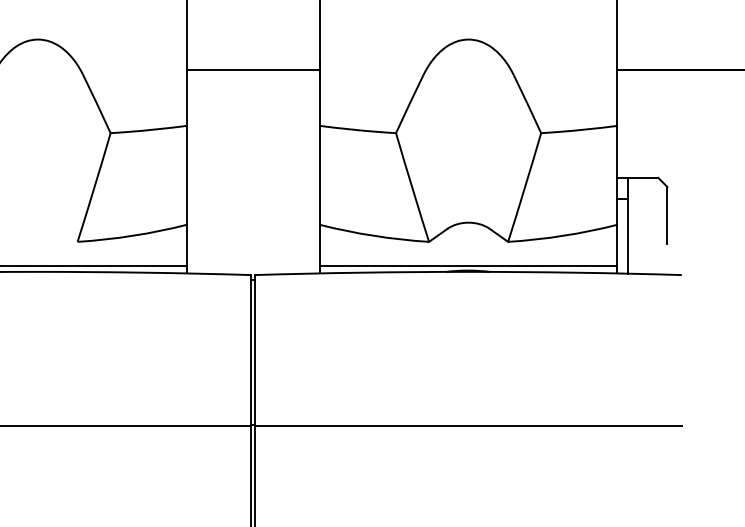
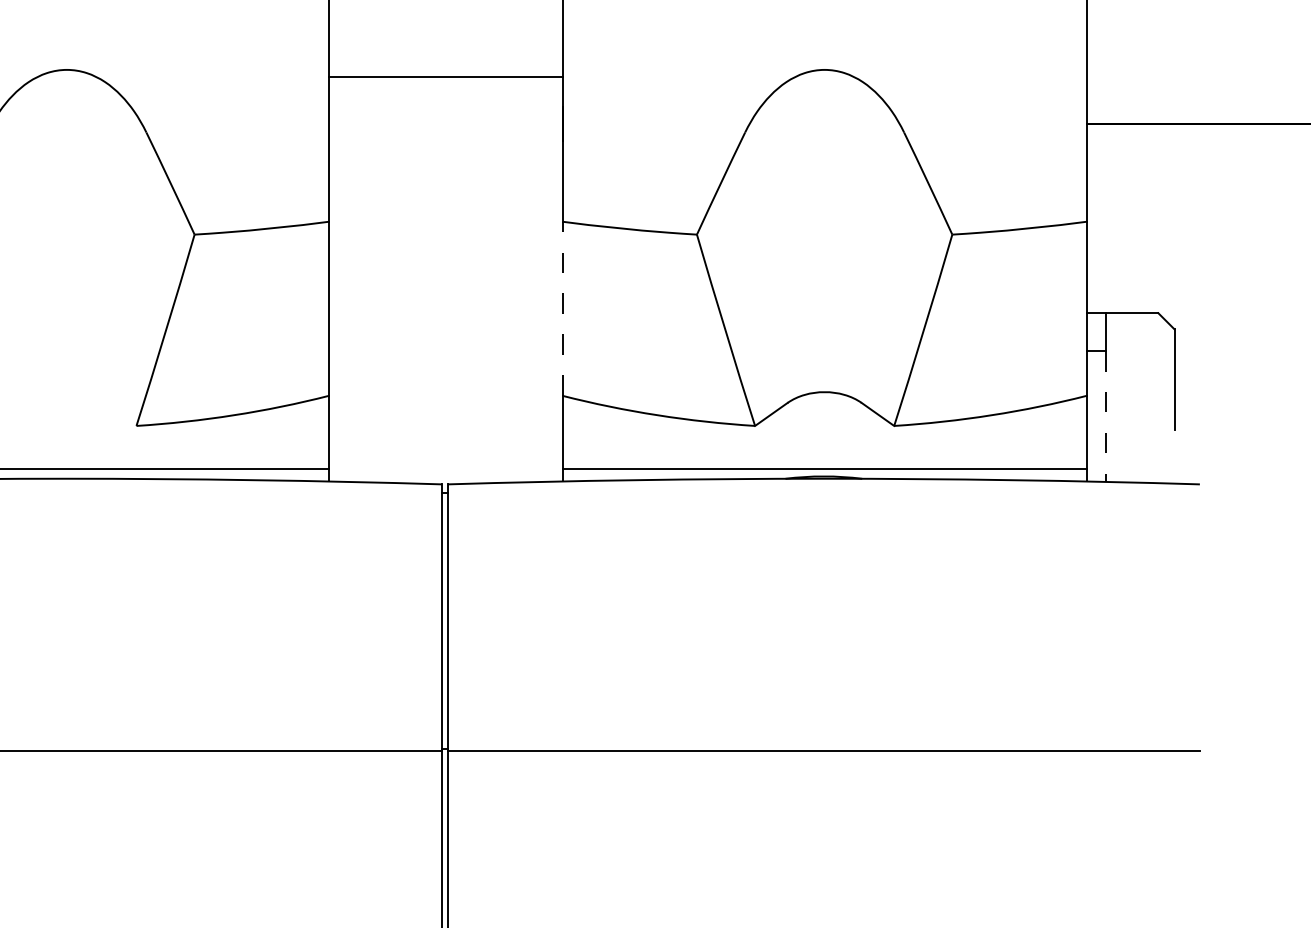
line: (252, 70) -> (444, 76), moved
line: (319, 174) -> (562, 307), solid -> dashed
line: (628, 237) -> (1106, 418), solid -> dashed

